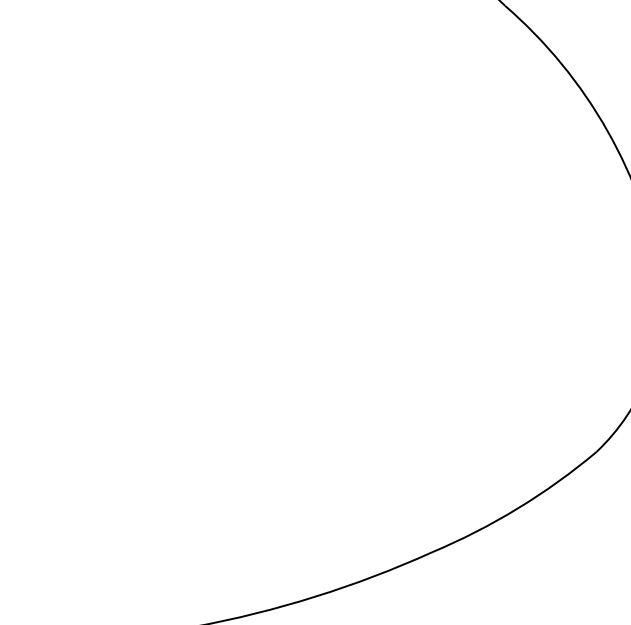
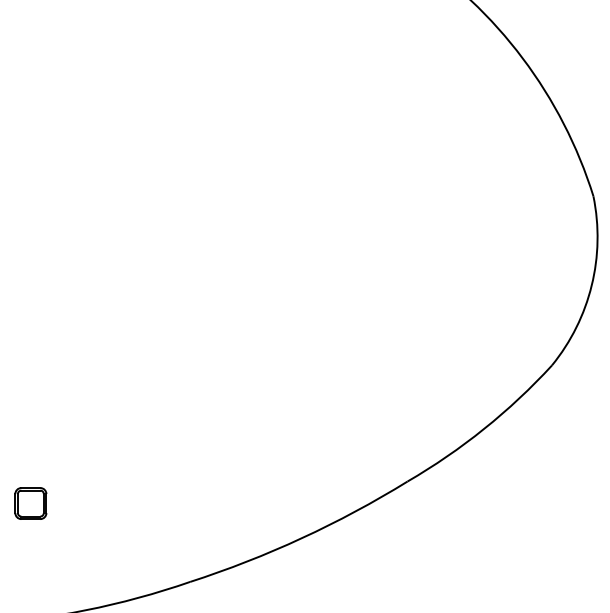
part: (39, 524) -> (30, 503), added

